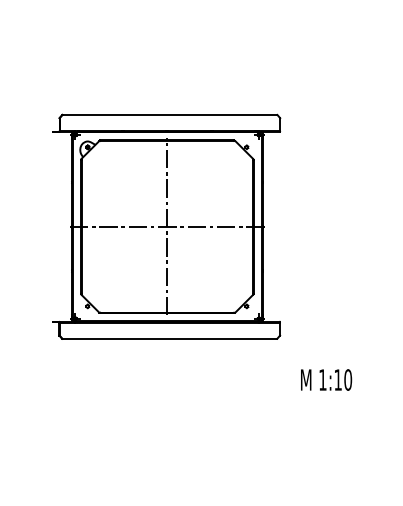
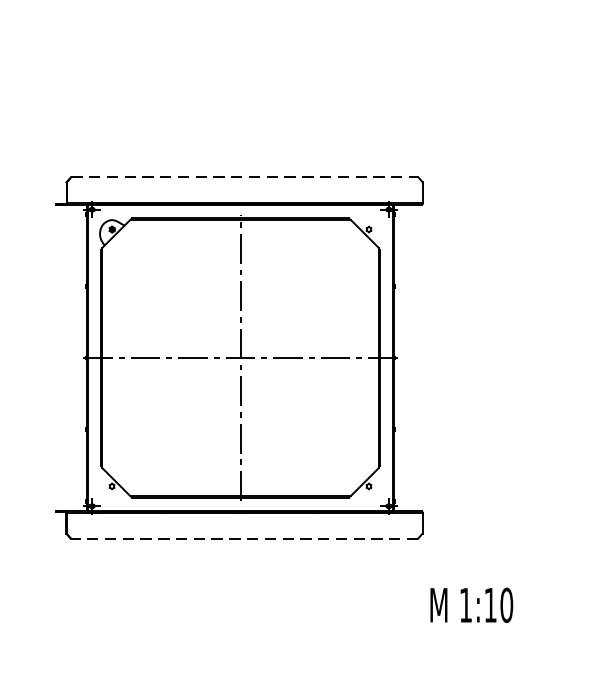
line: (170, 114) -> (245, 176), solid -> dashed
line: (169, 338) -> (244, 538), solid -> dashed
text: (326, 379) -> (471, 604), moved

